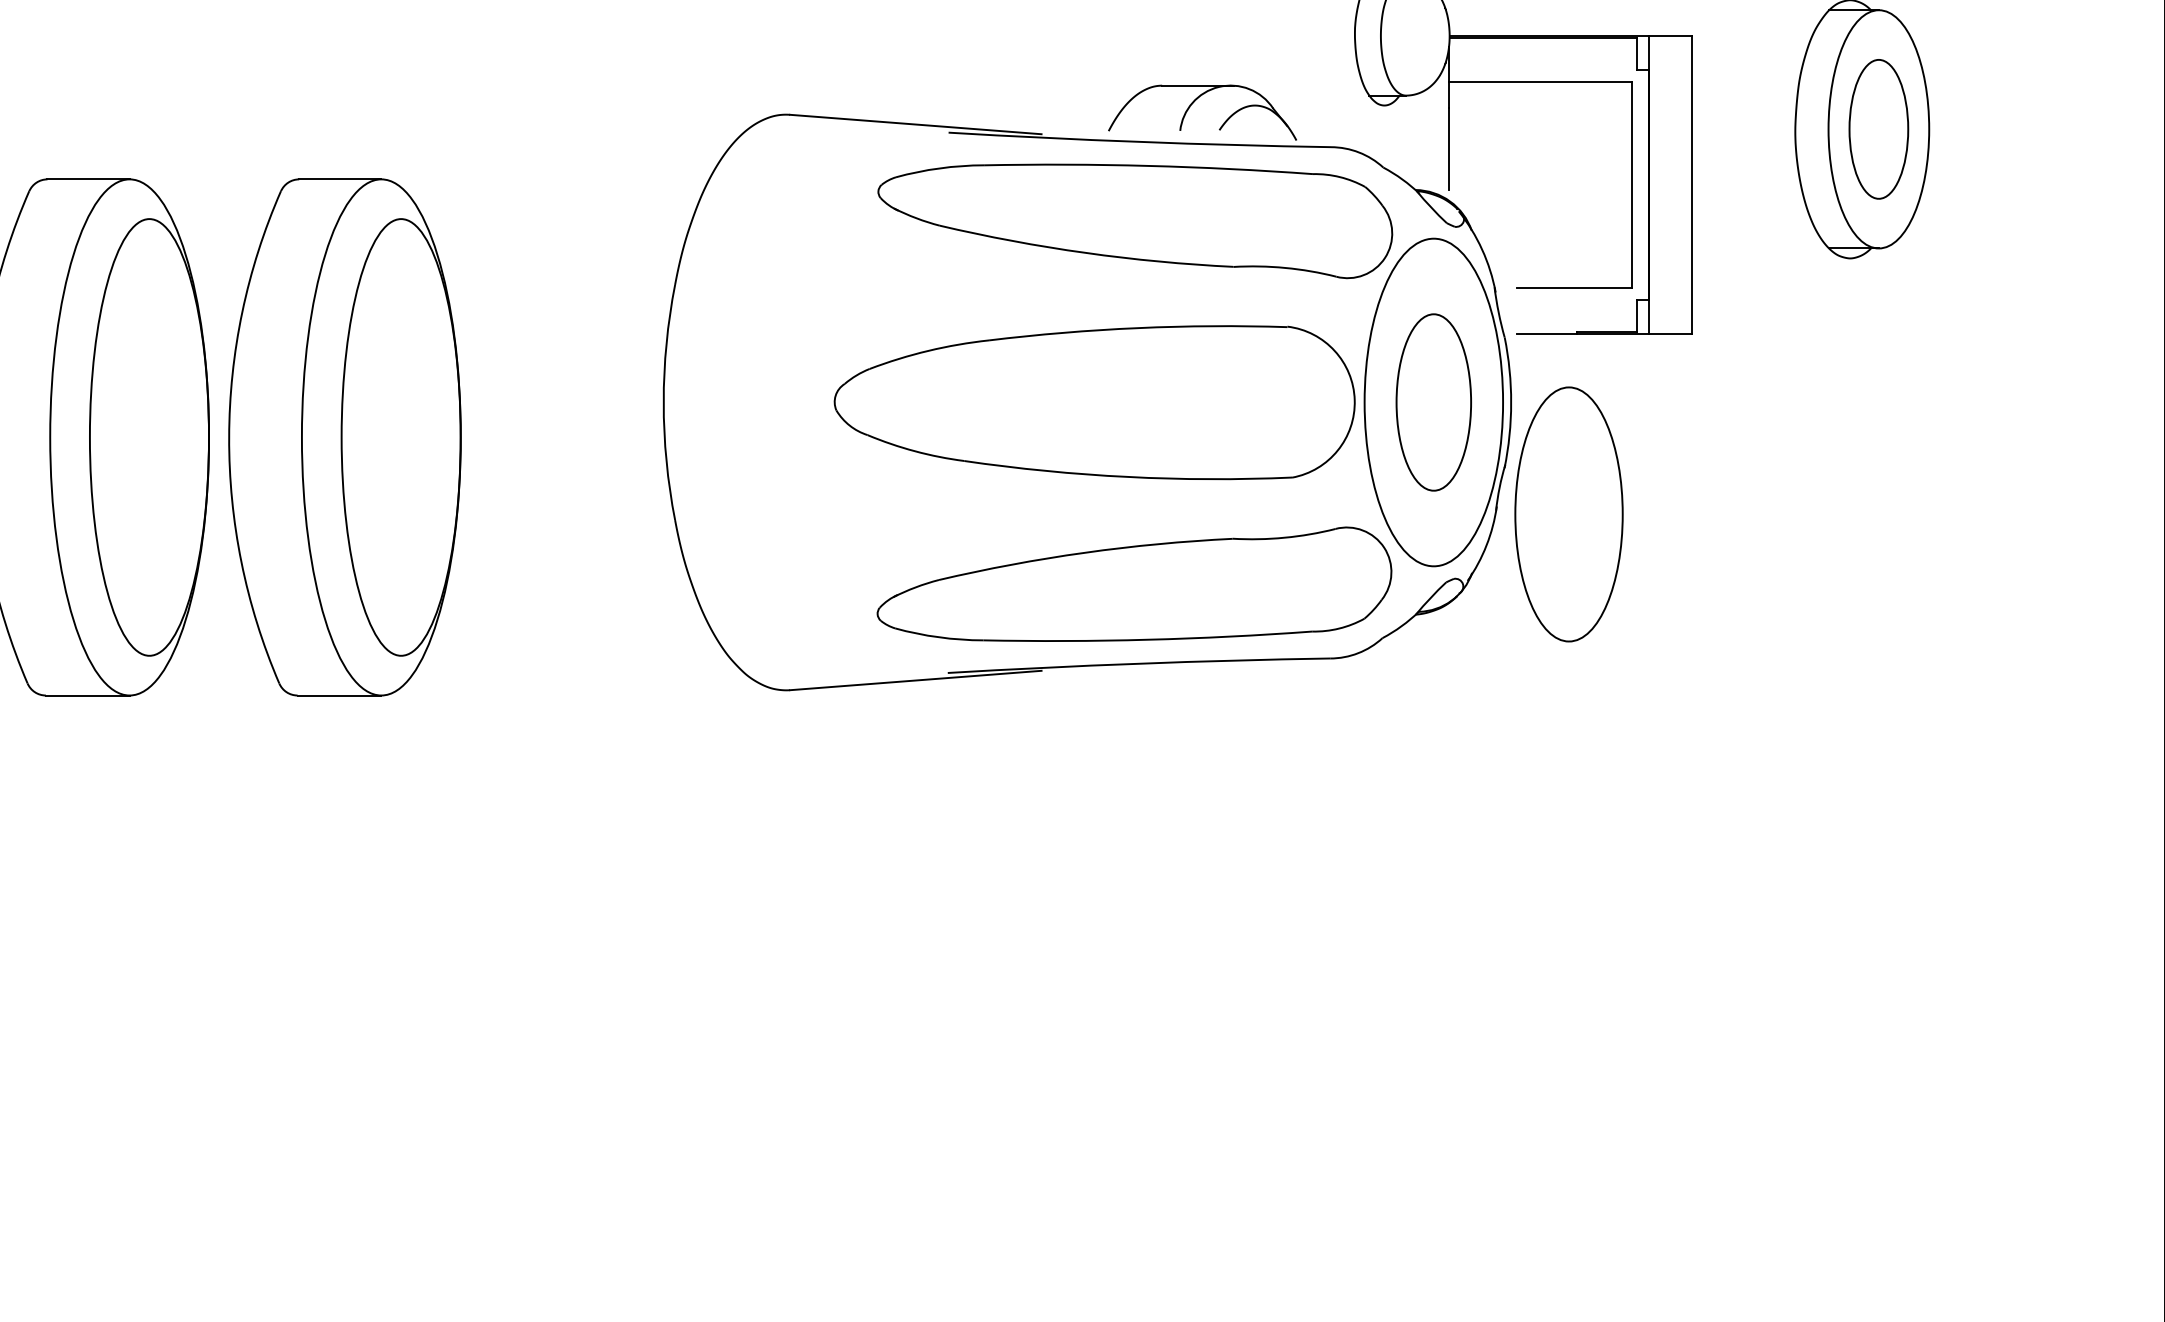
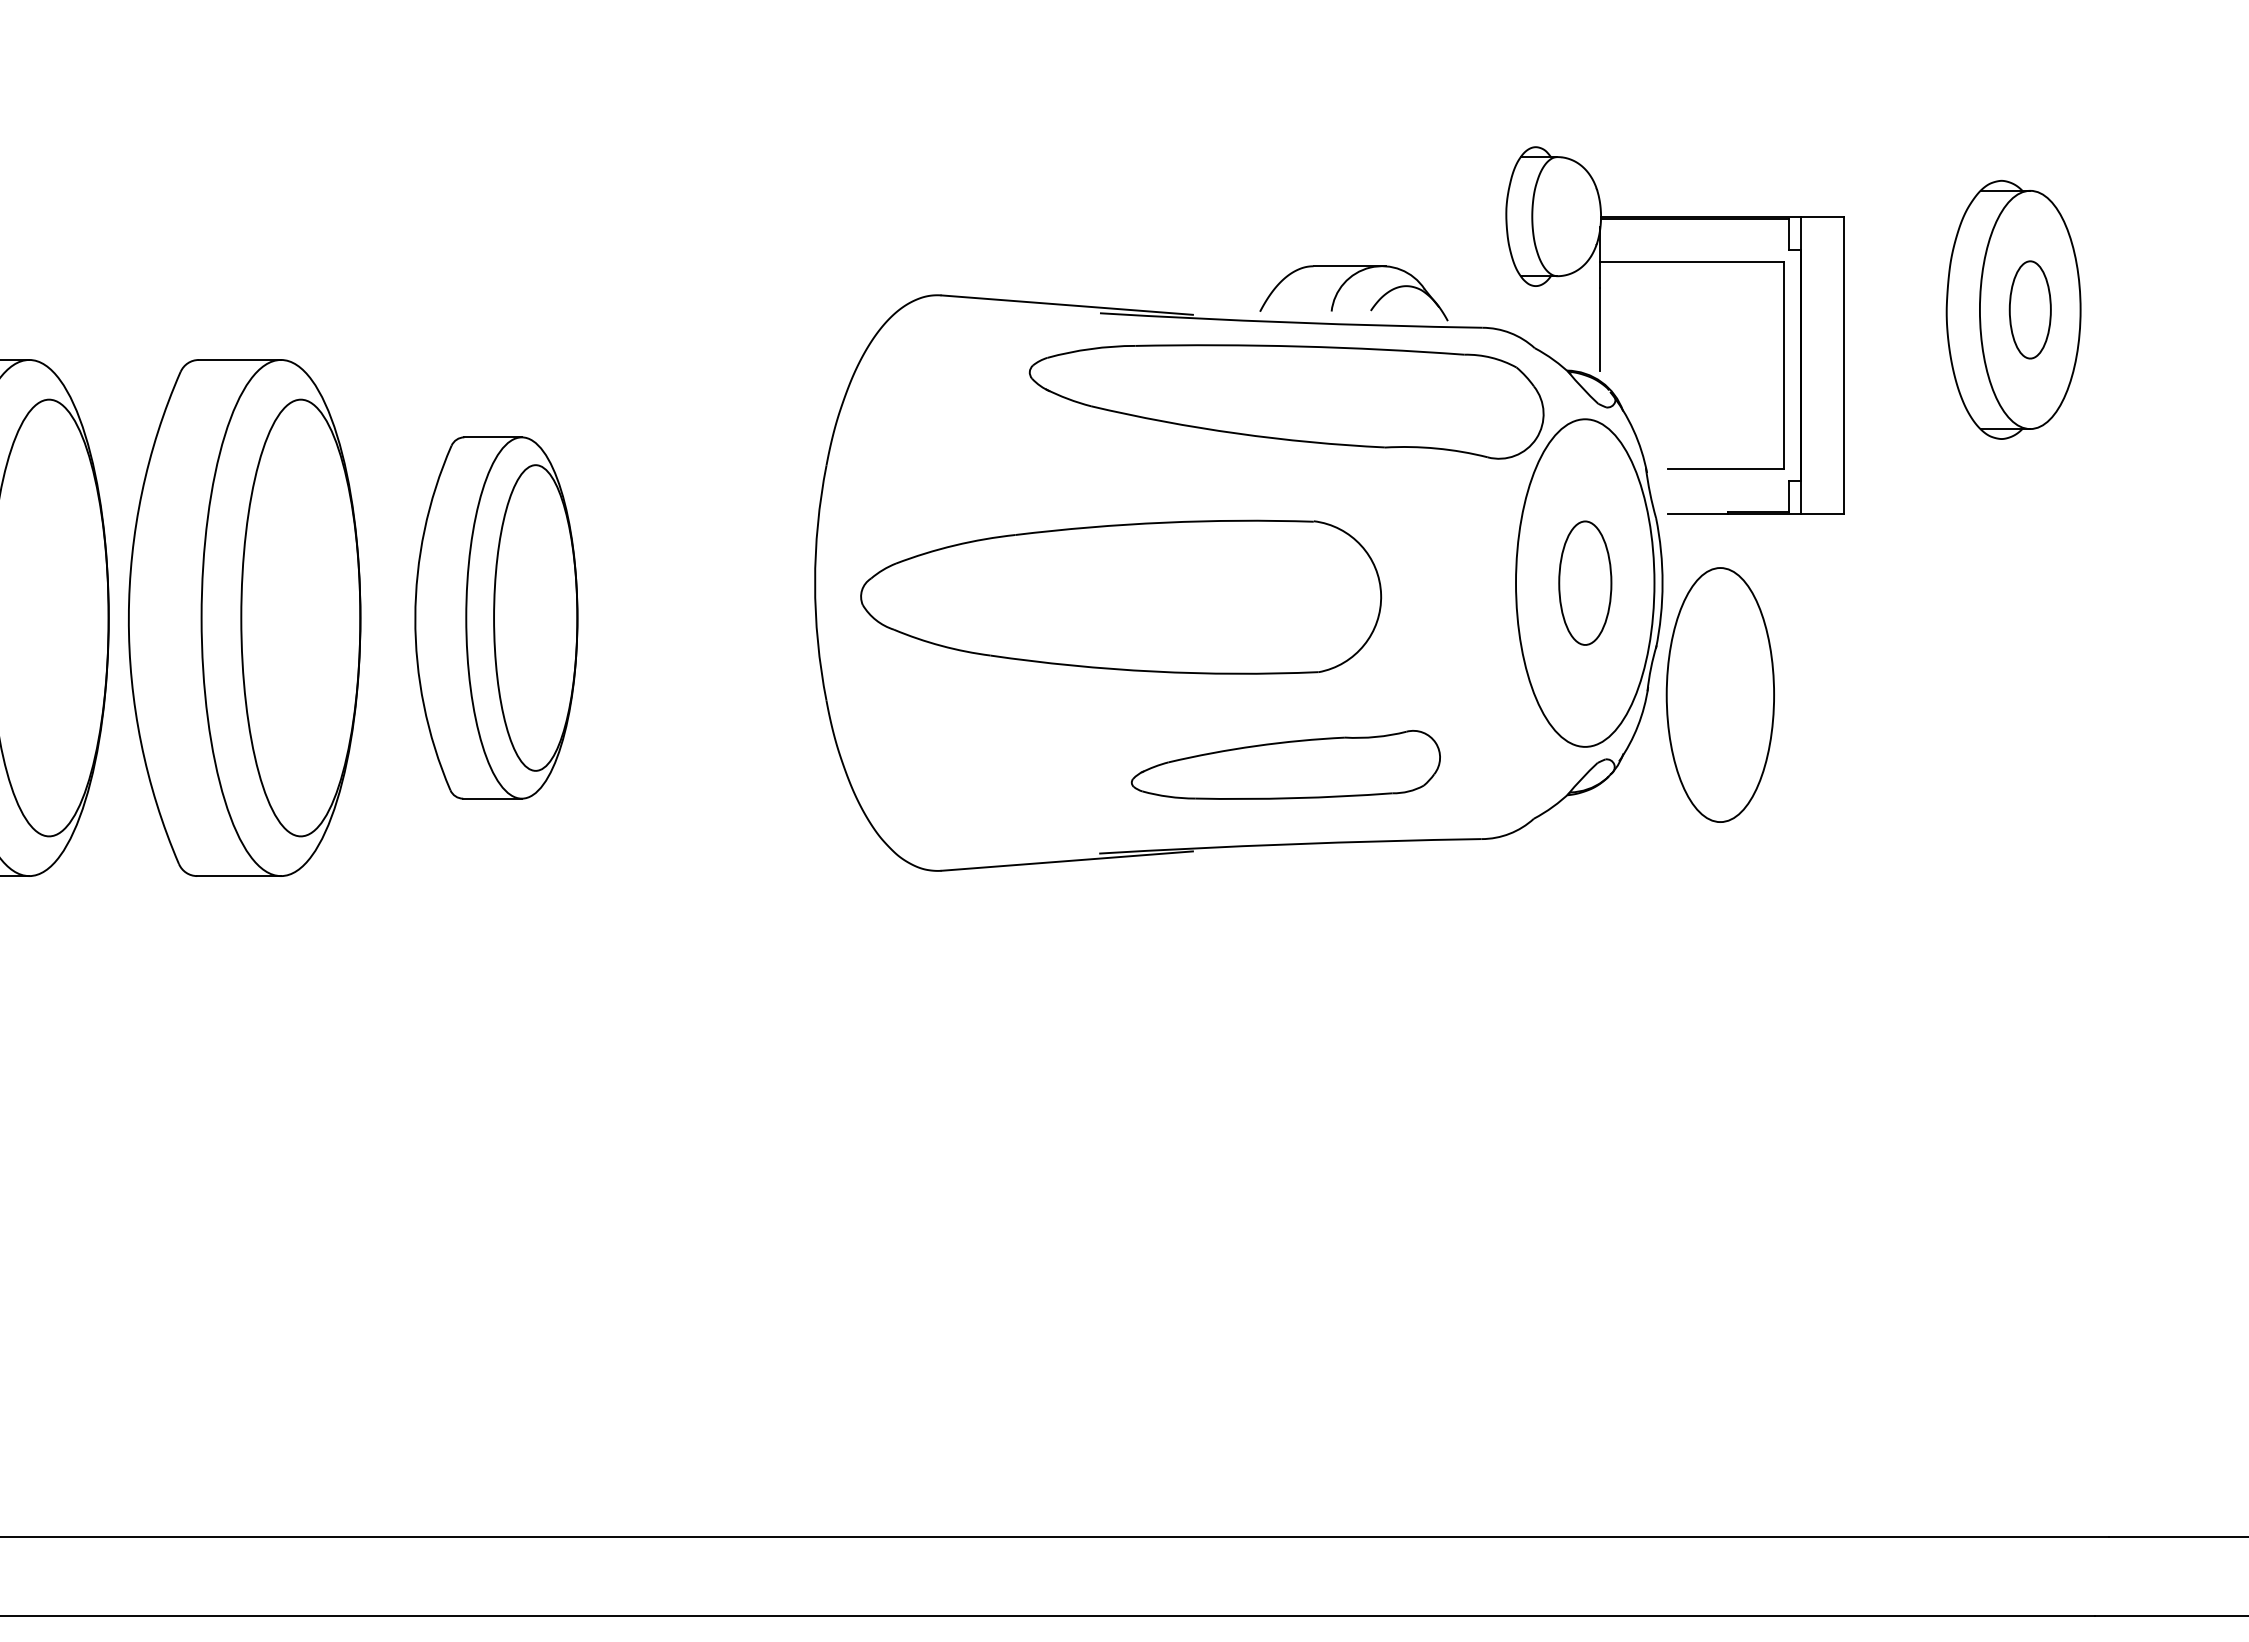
part: (1879, 128) -> (2030, 309), size x0.7
part: (1095, 401) -> (1121, 596), moved
part: (1434, 402) -> (1585, 583), size x0.7
part: (345, 436) -> (496, 617), size x0.7
part: (1134, 583) -> (1285, 764), size x0.6

